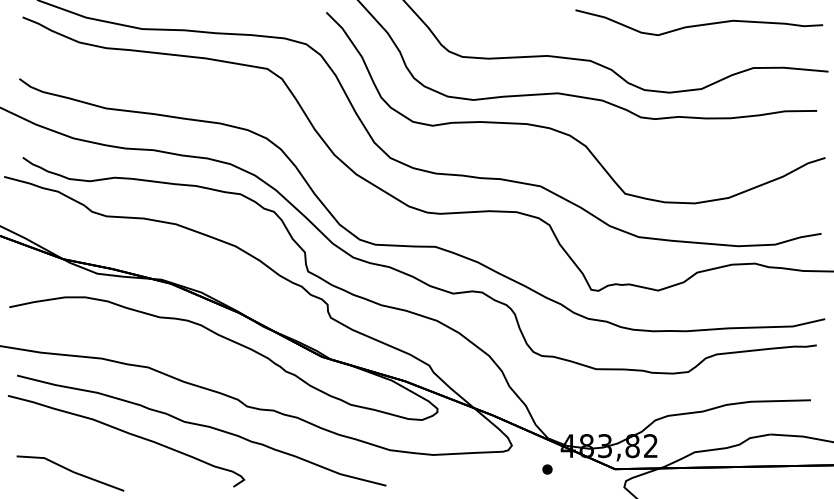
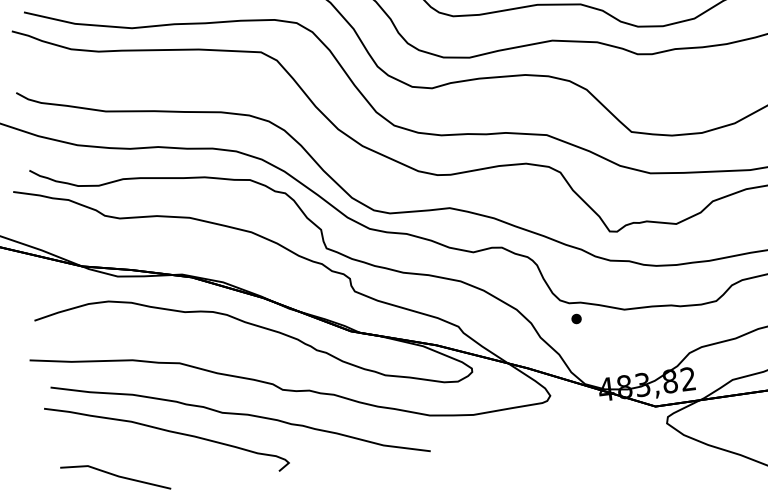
part: (547, 469) -> (576, 318), moved

